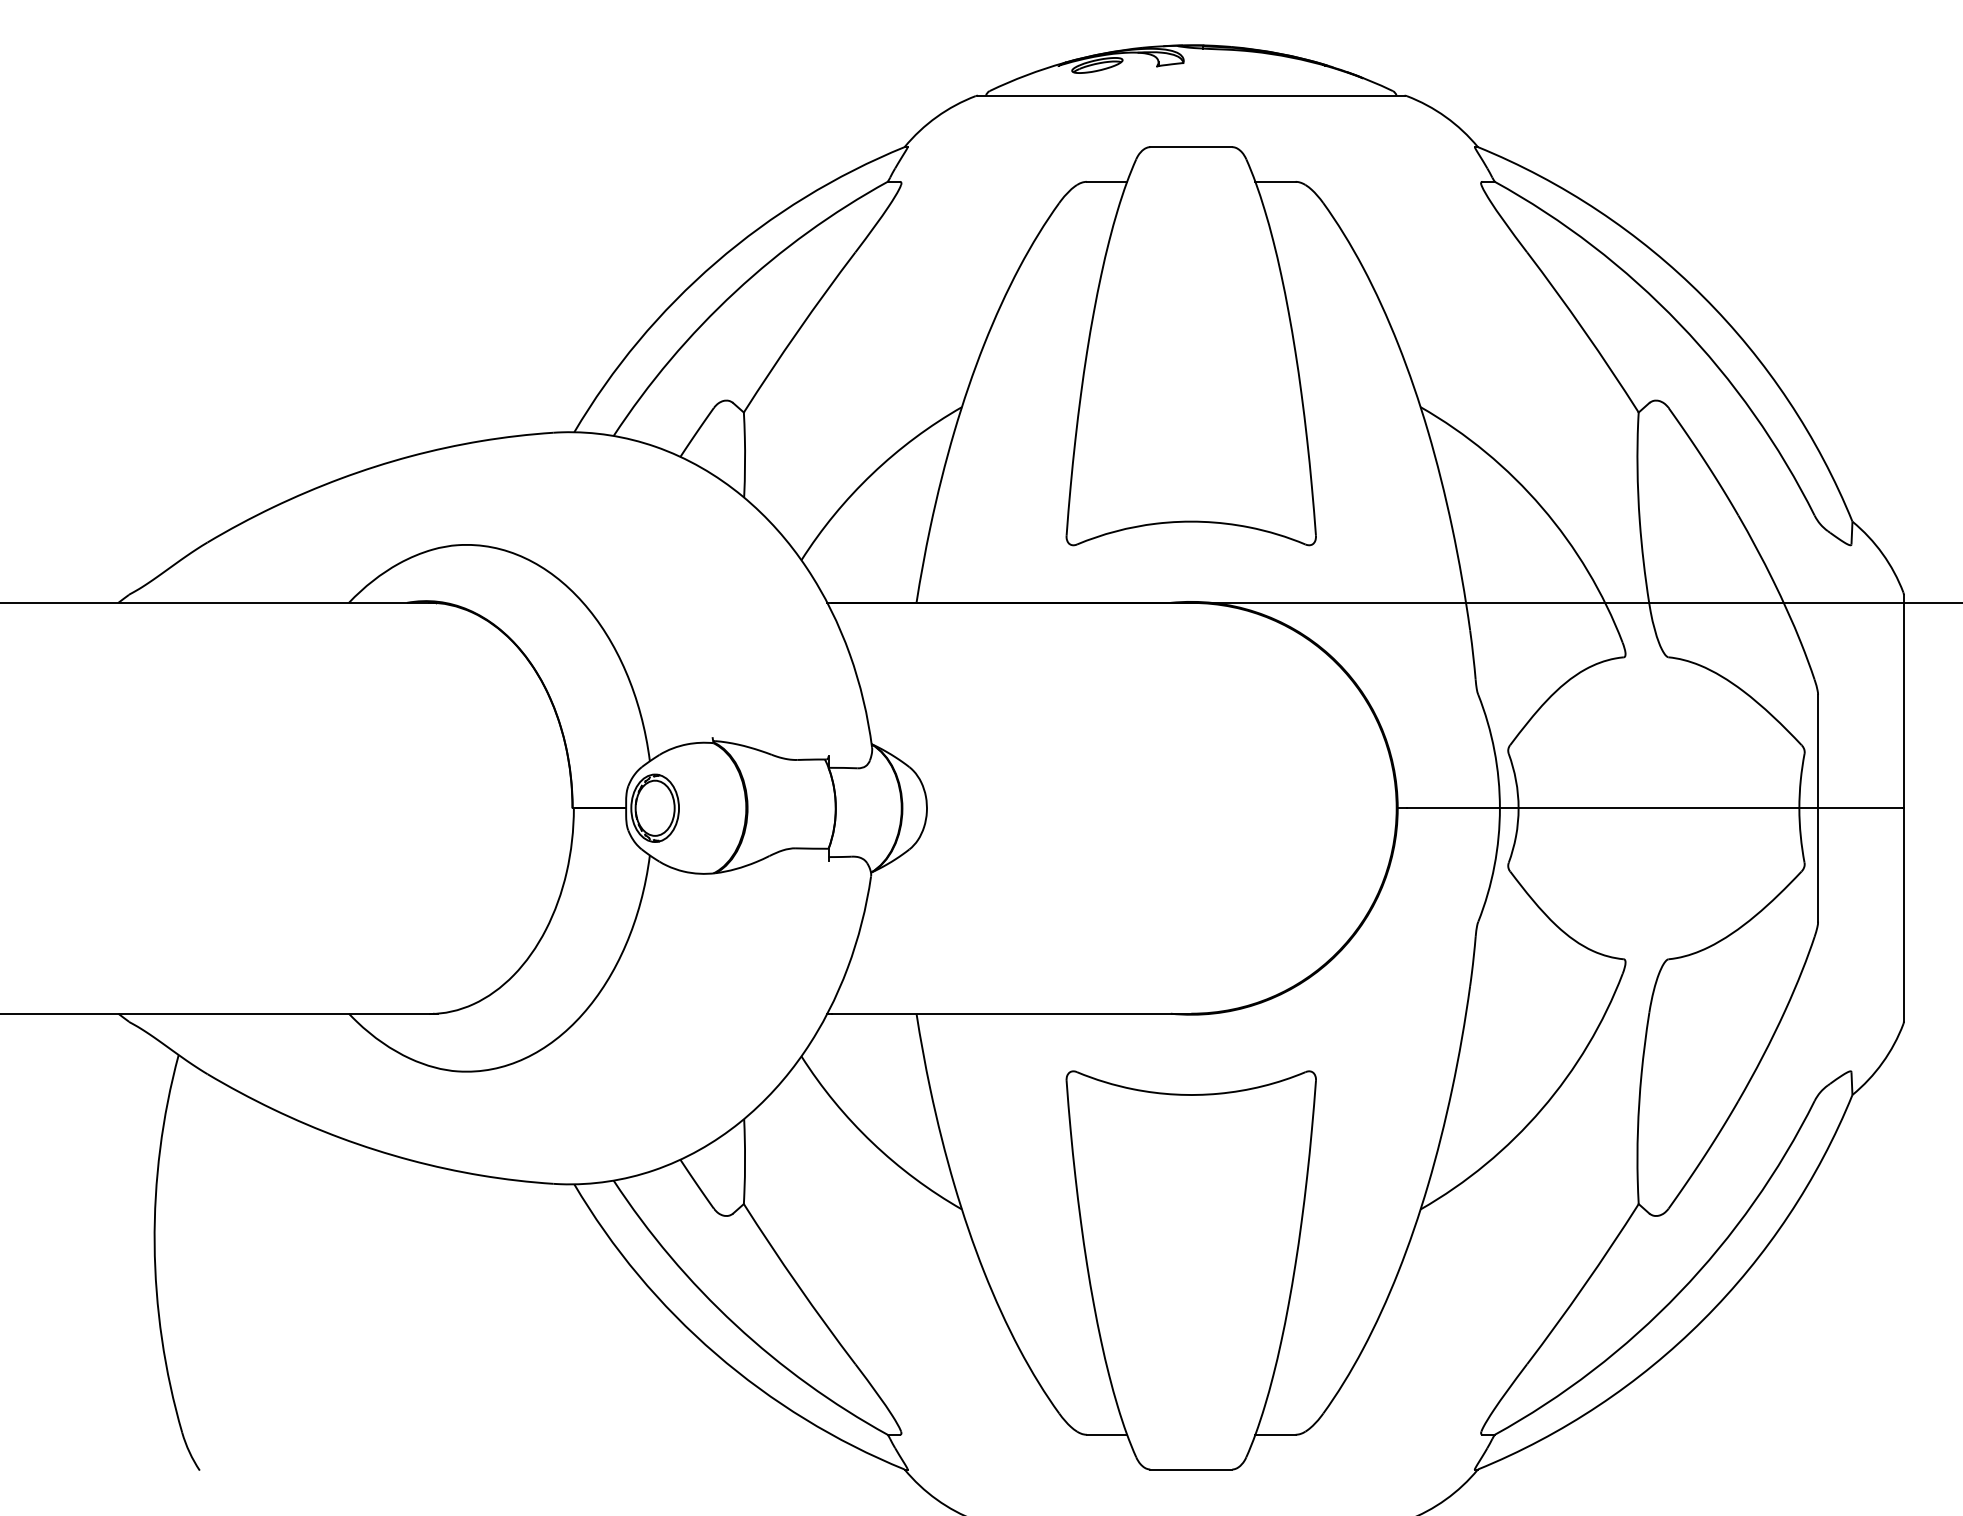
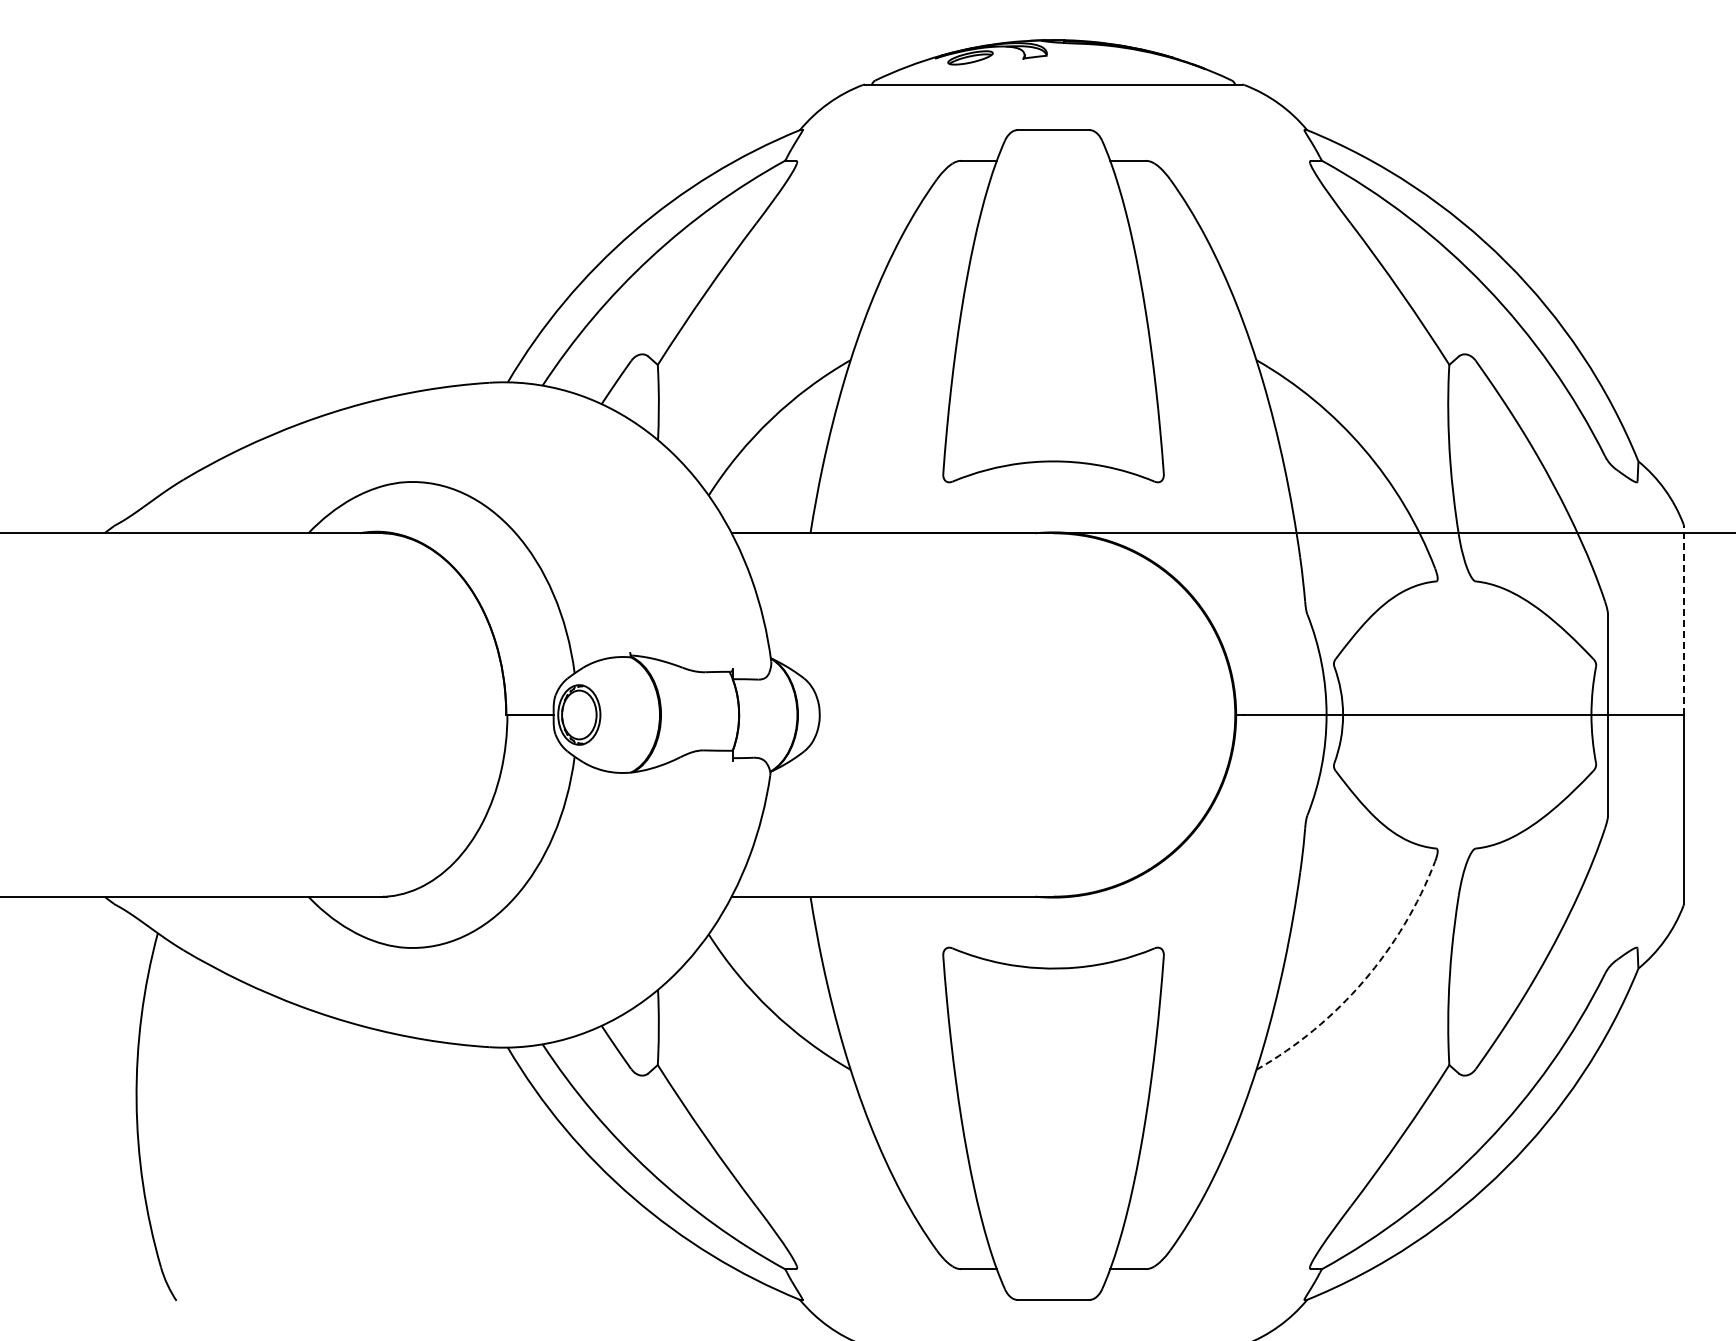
line: (1903, 701) -> (1683, 620), solid -> dashed
arc: (1541, 1109) -> (1363, 981), solid -> dashed

